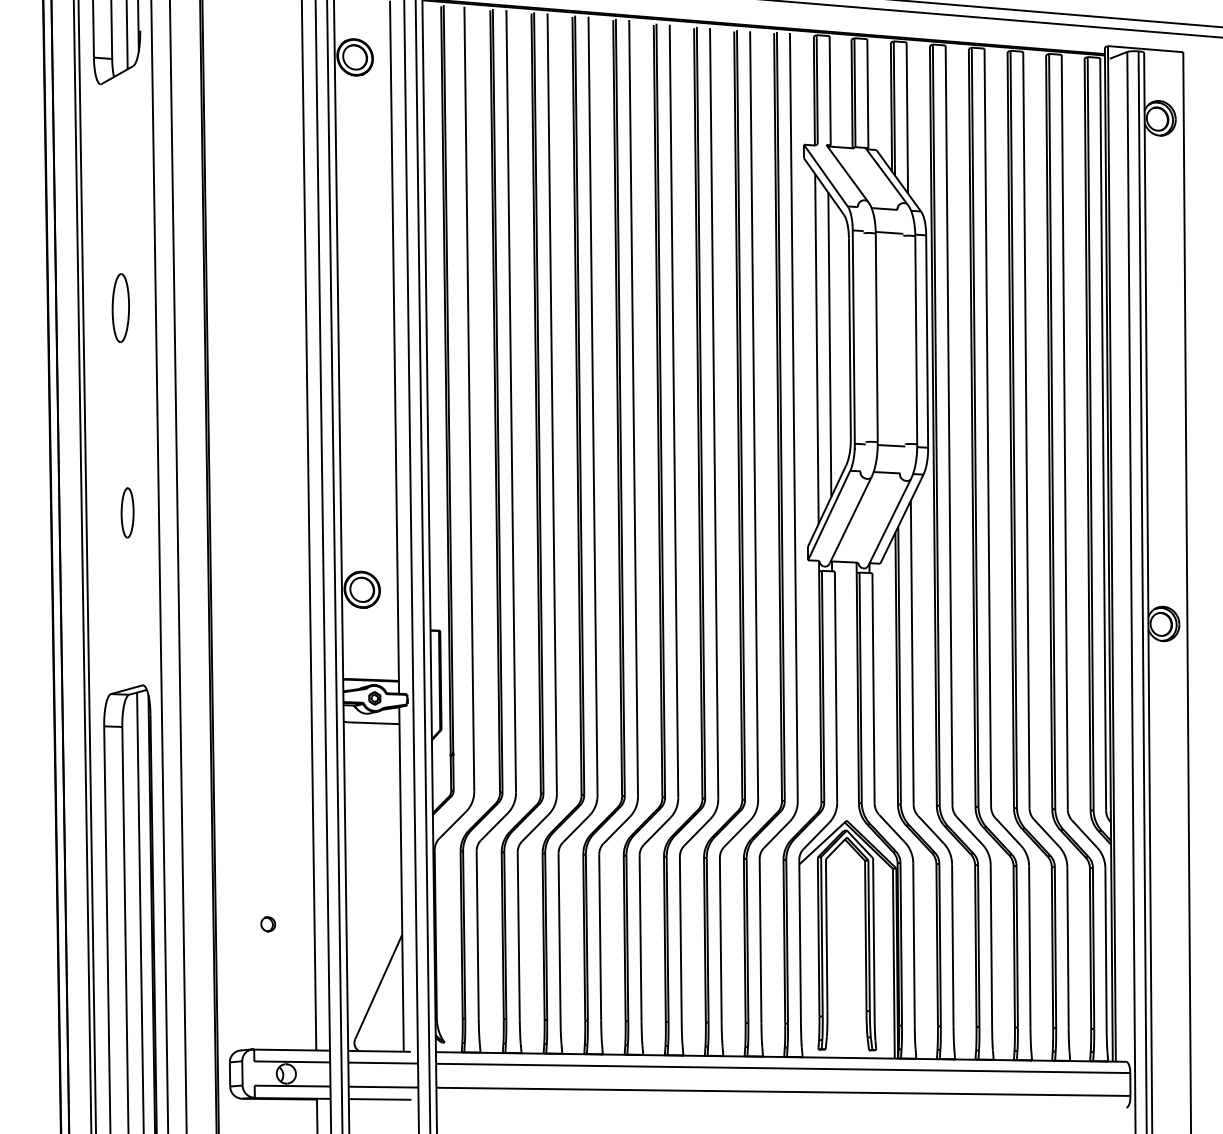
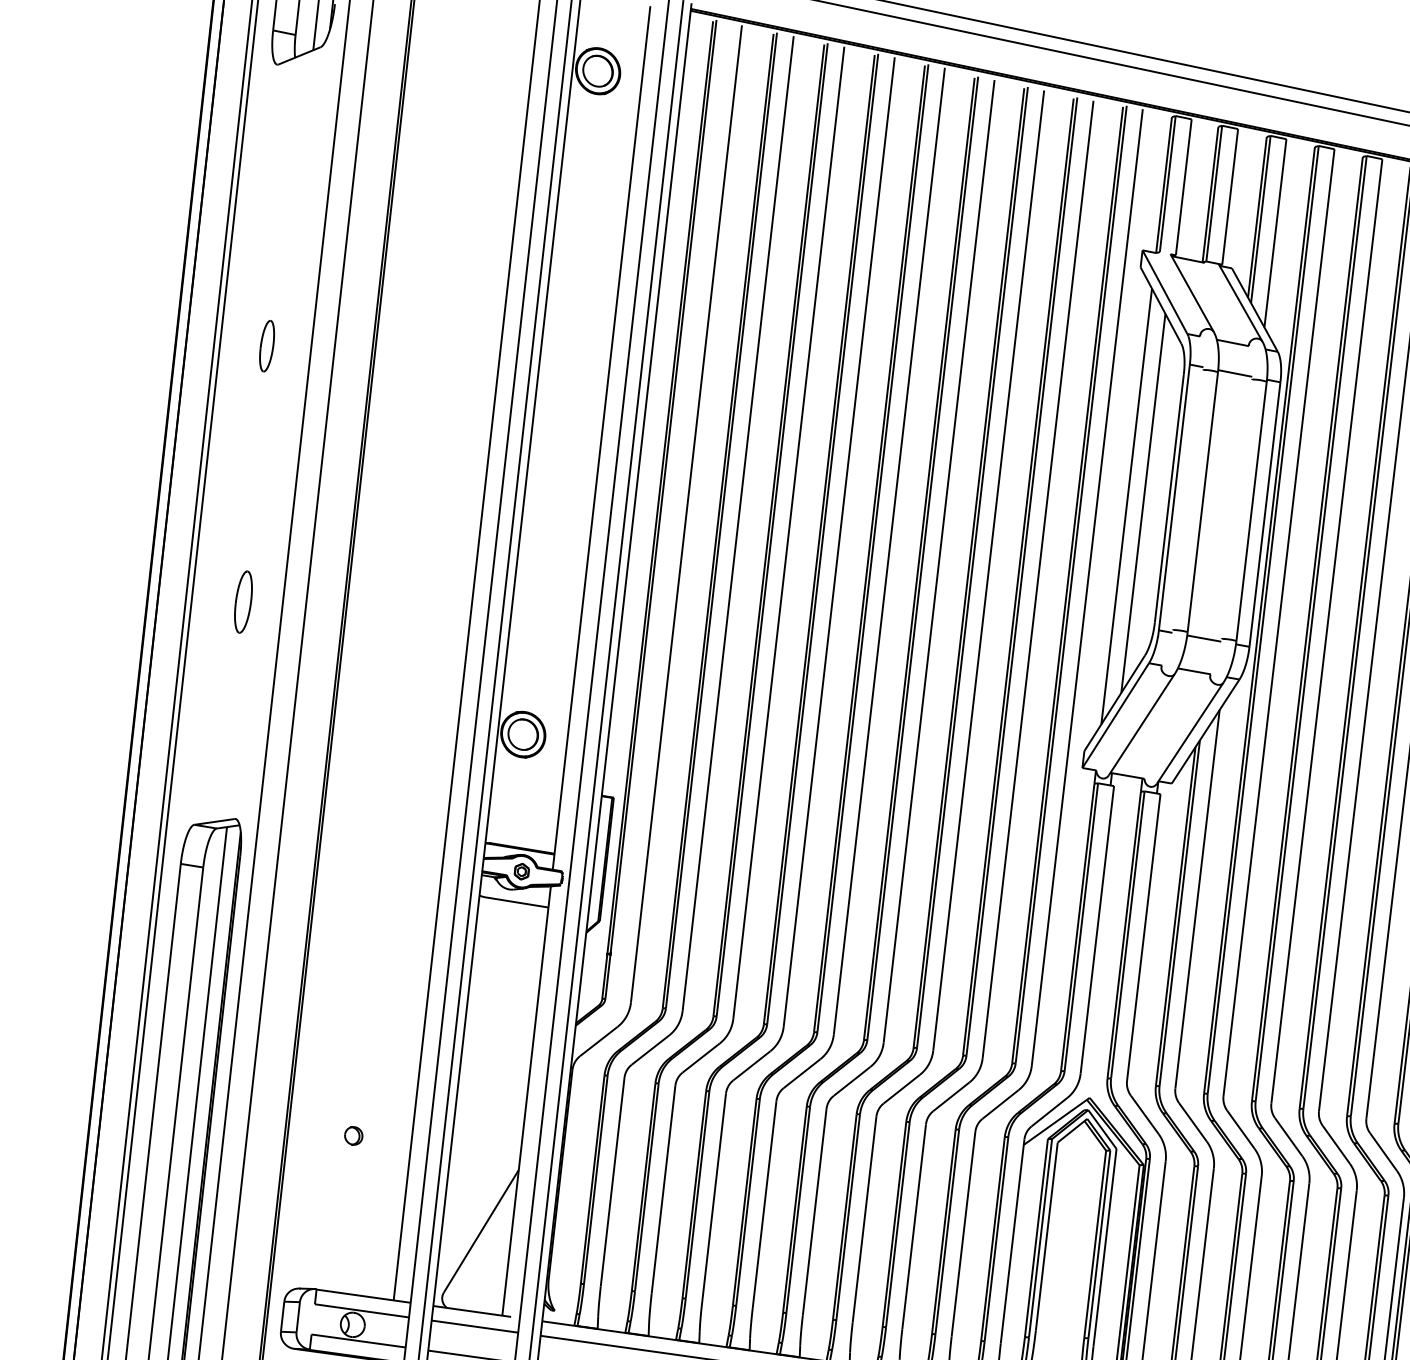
part: (120, 307) -> (266, 345), size x0.6

